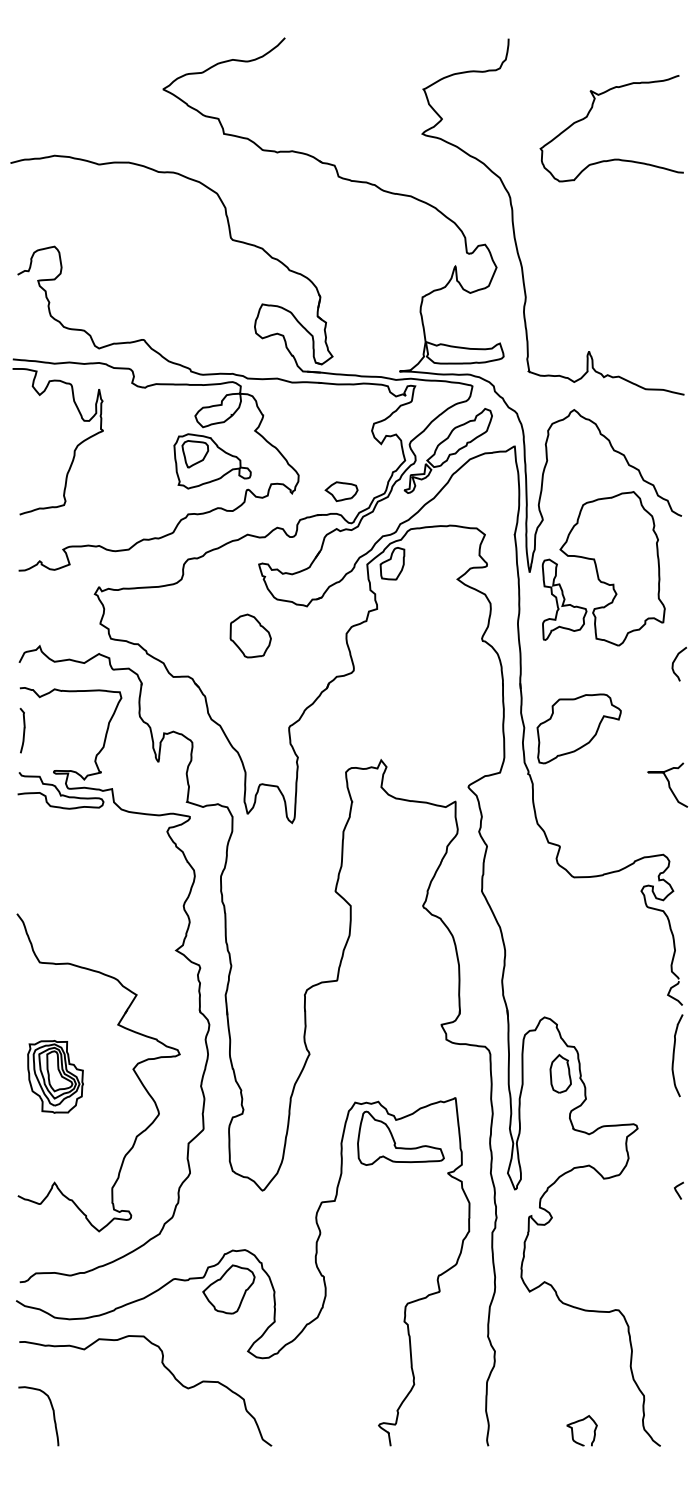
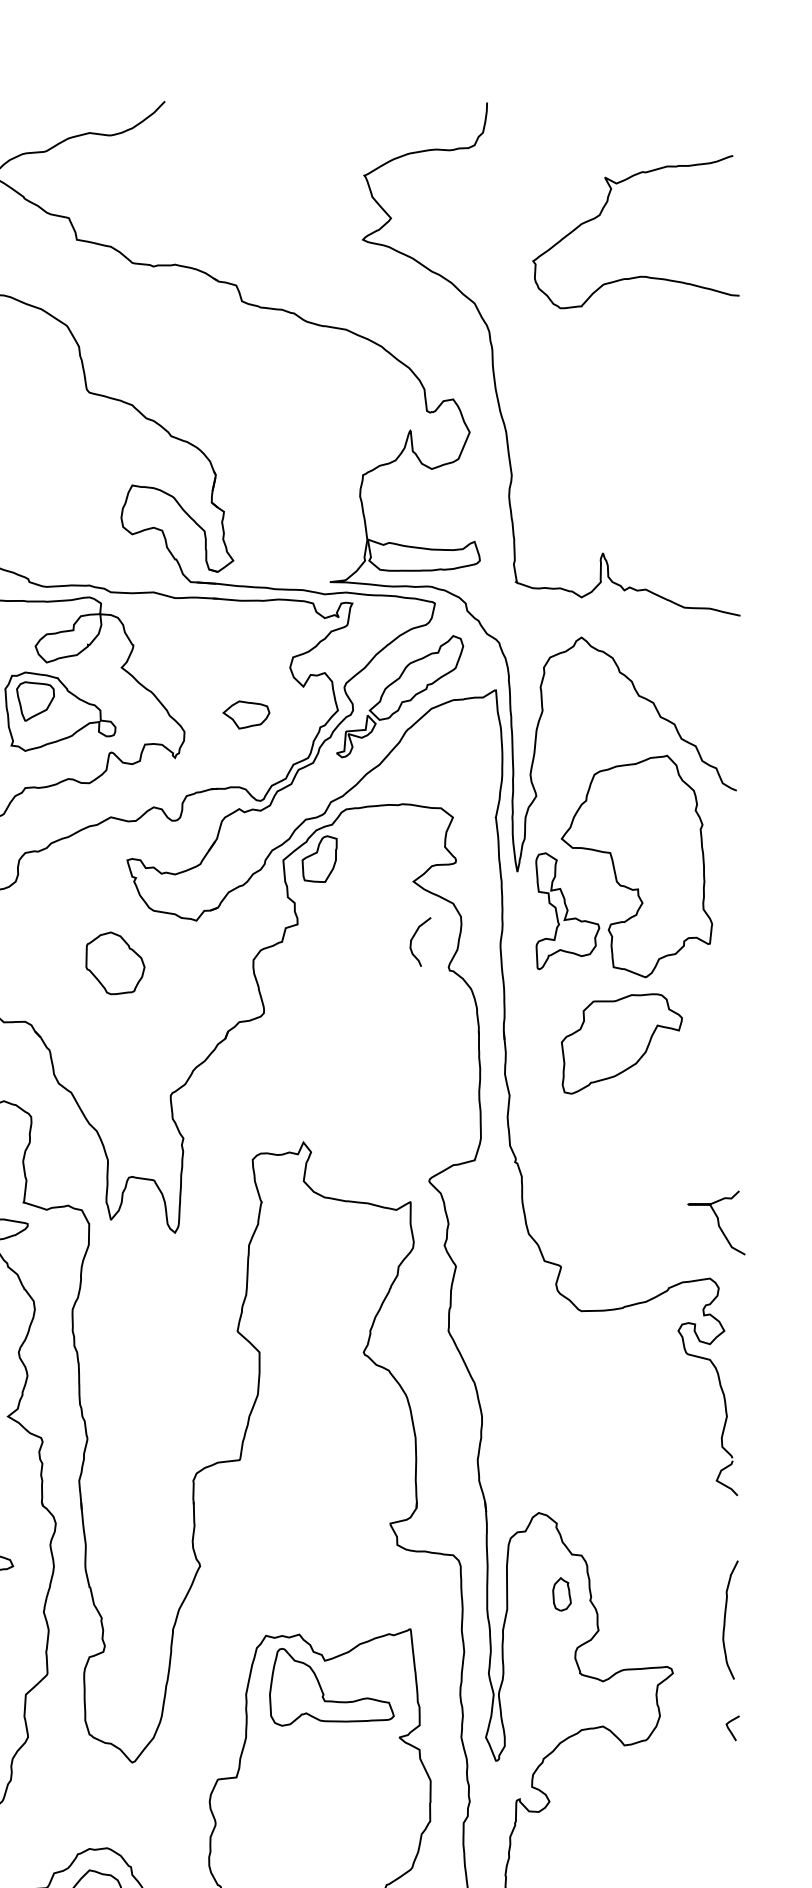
part: (341, 491) -> (246, 714), moved
curve: (674, 662) -> (413, 939), moved
part: (578, 728) -> (620, 1043), moved
curve: (668, 784) -> (717, 1222), moved
curve: (674, 1055) -> (726, 1619), moved
part: (560, 1073) -> (561, 1593), size x0.6
curve: (677, 1191) -> (730, 1729), moved

